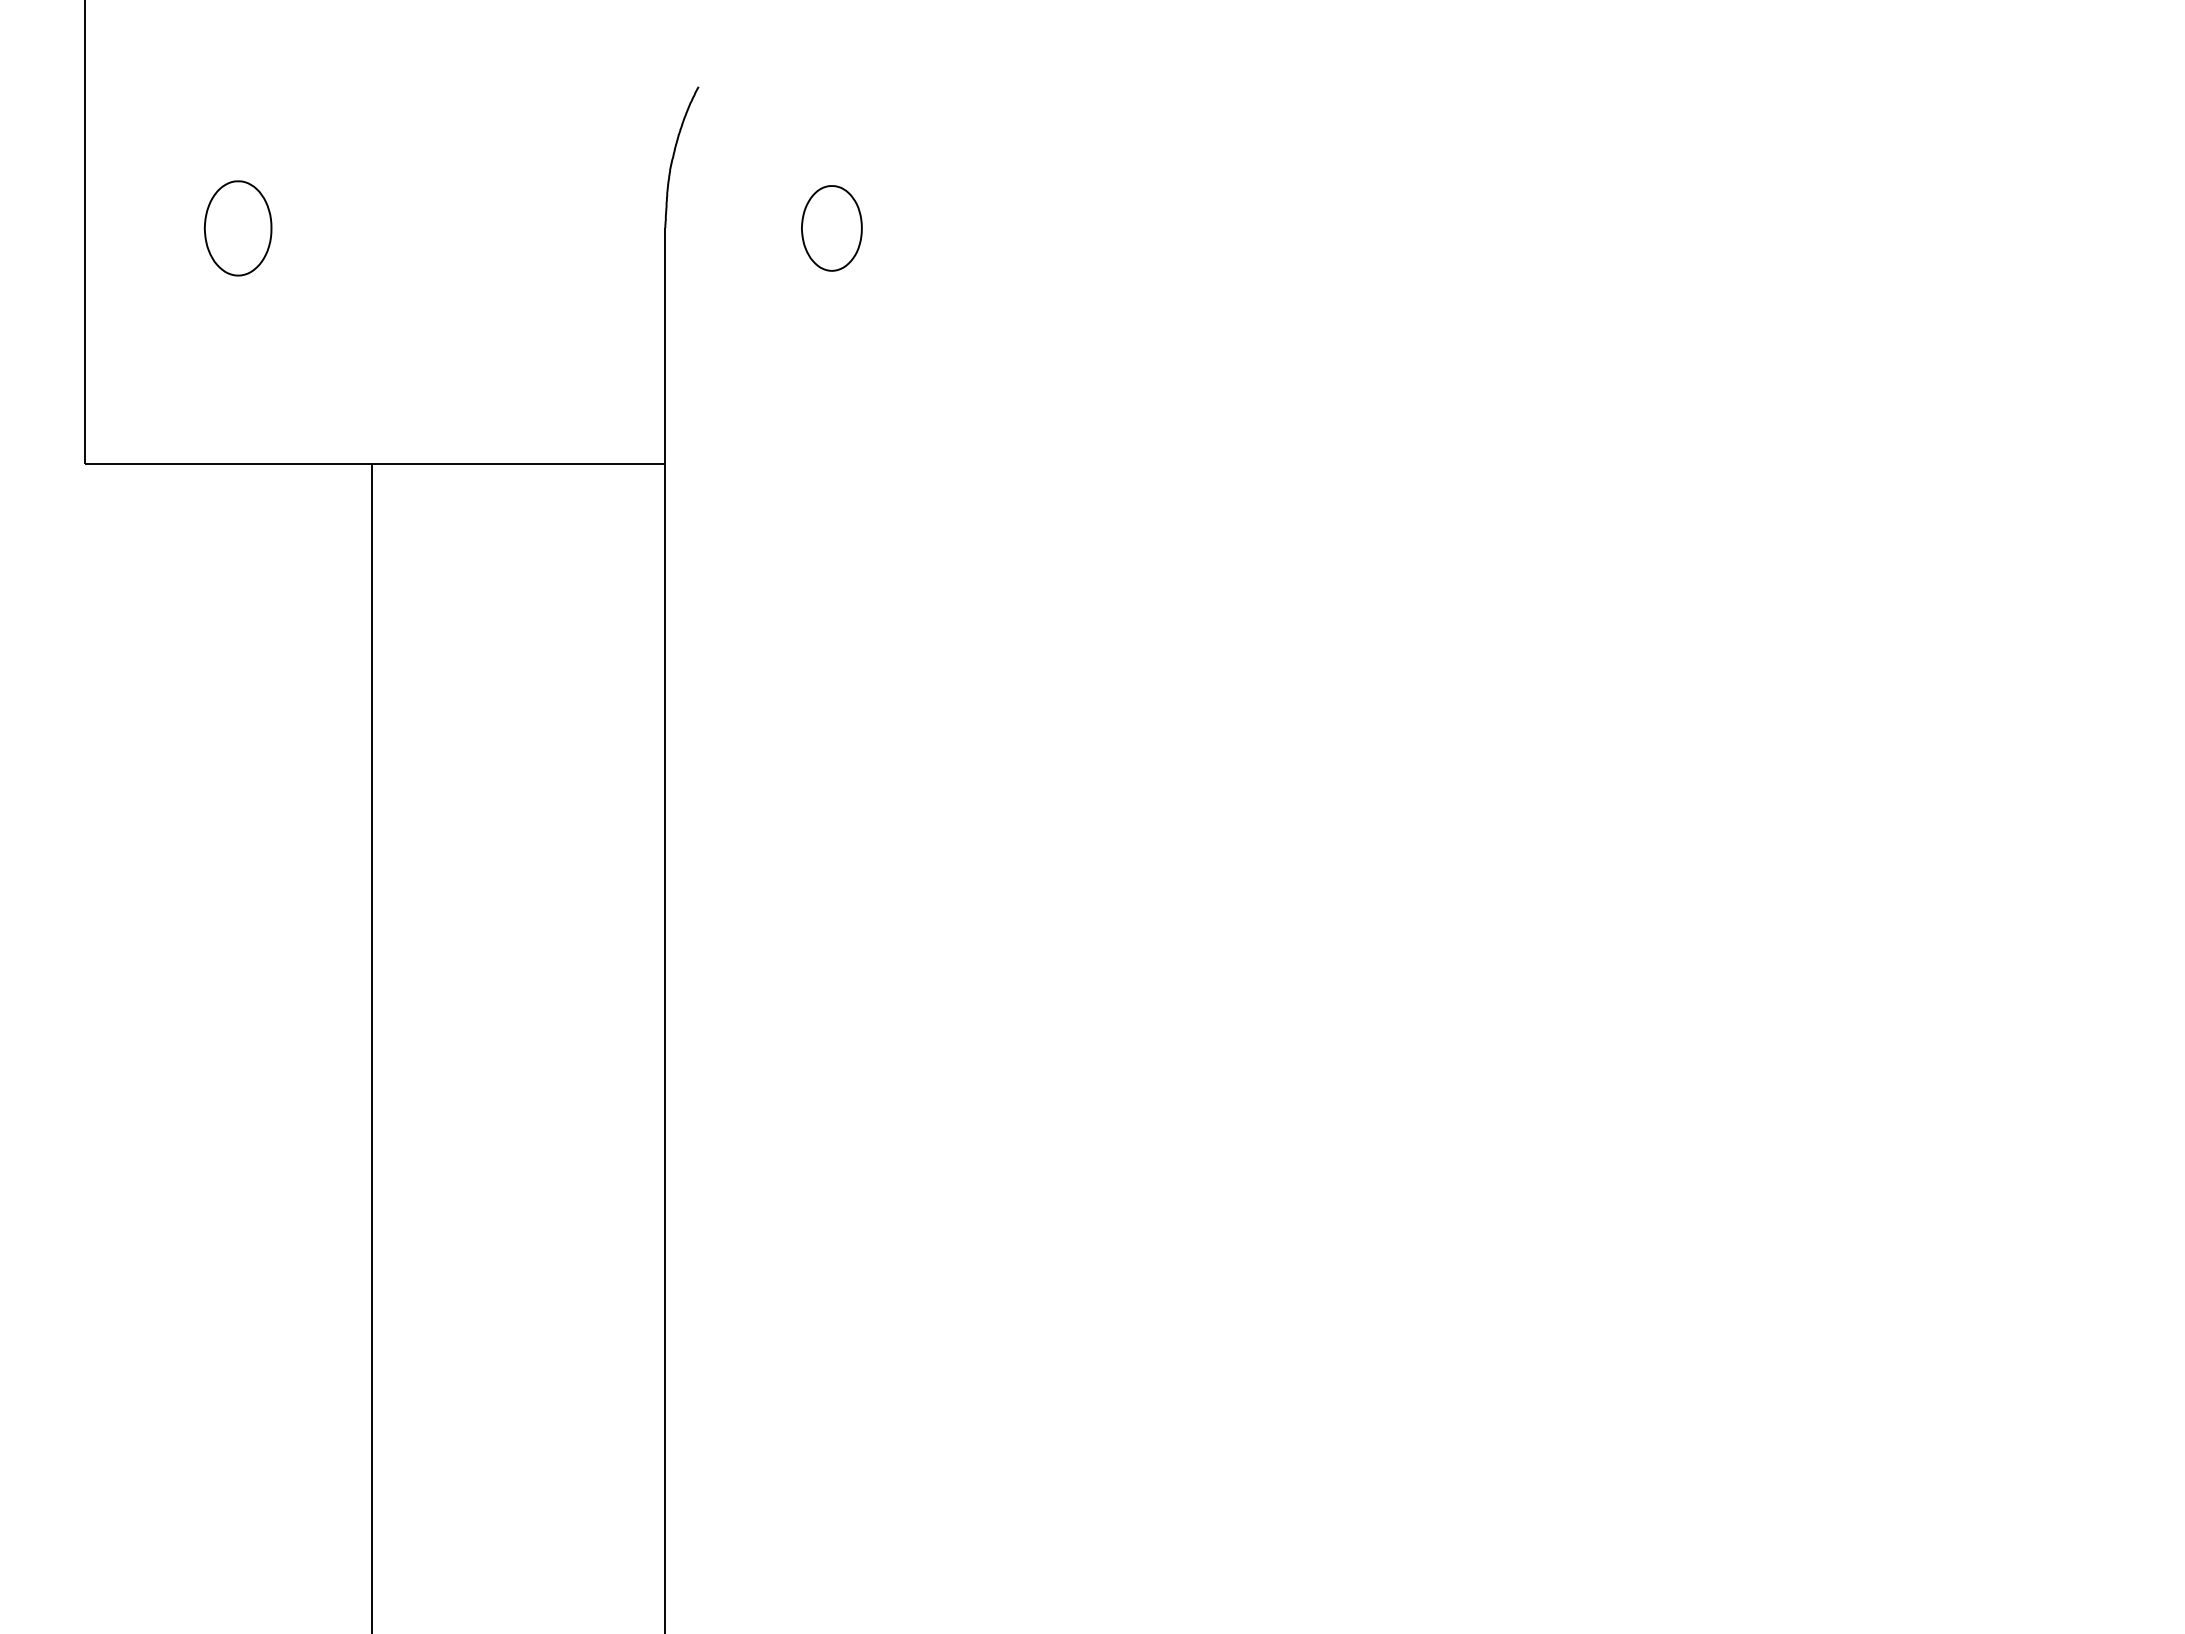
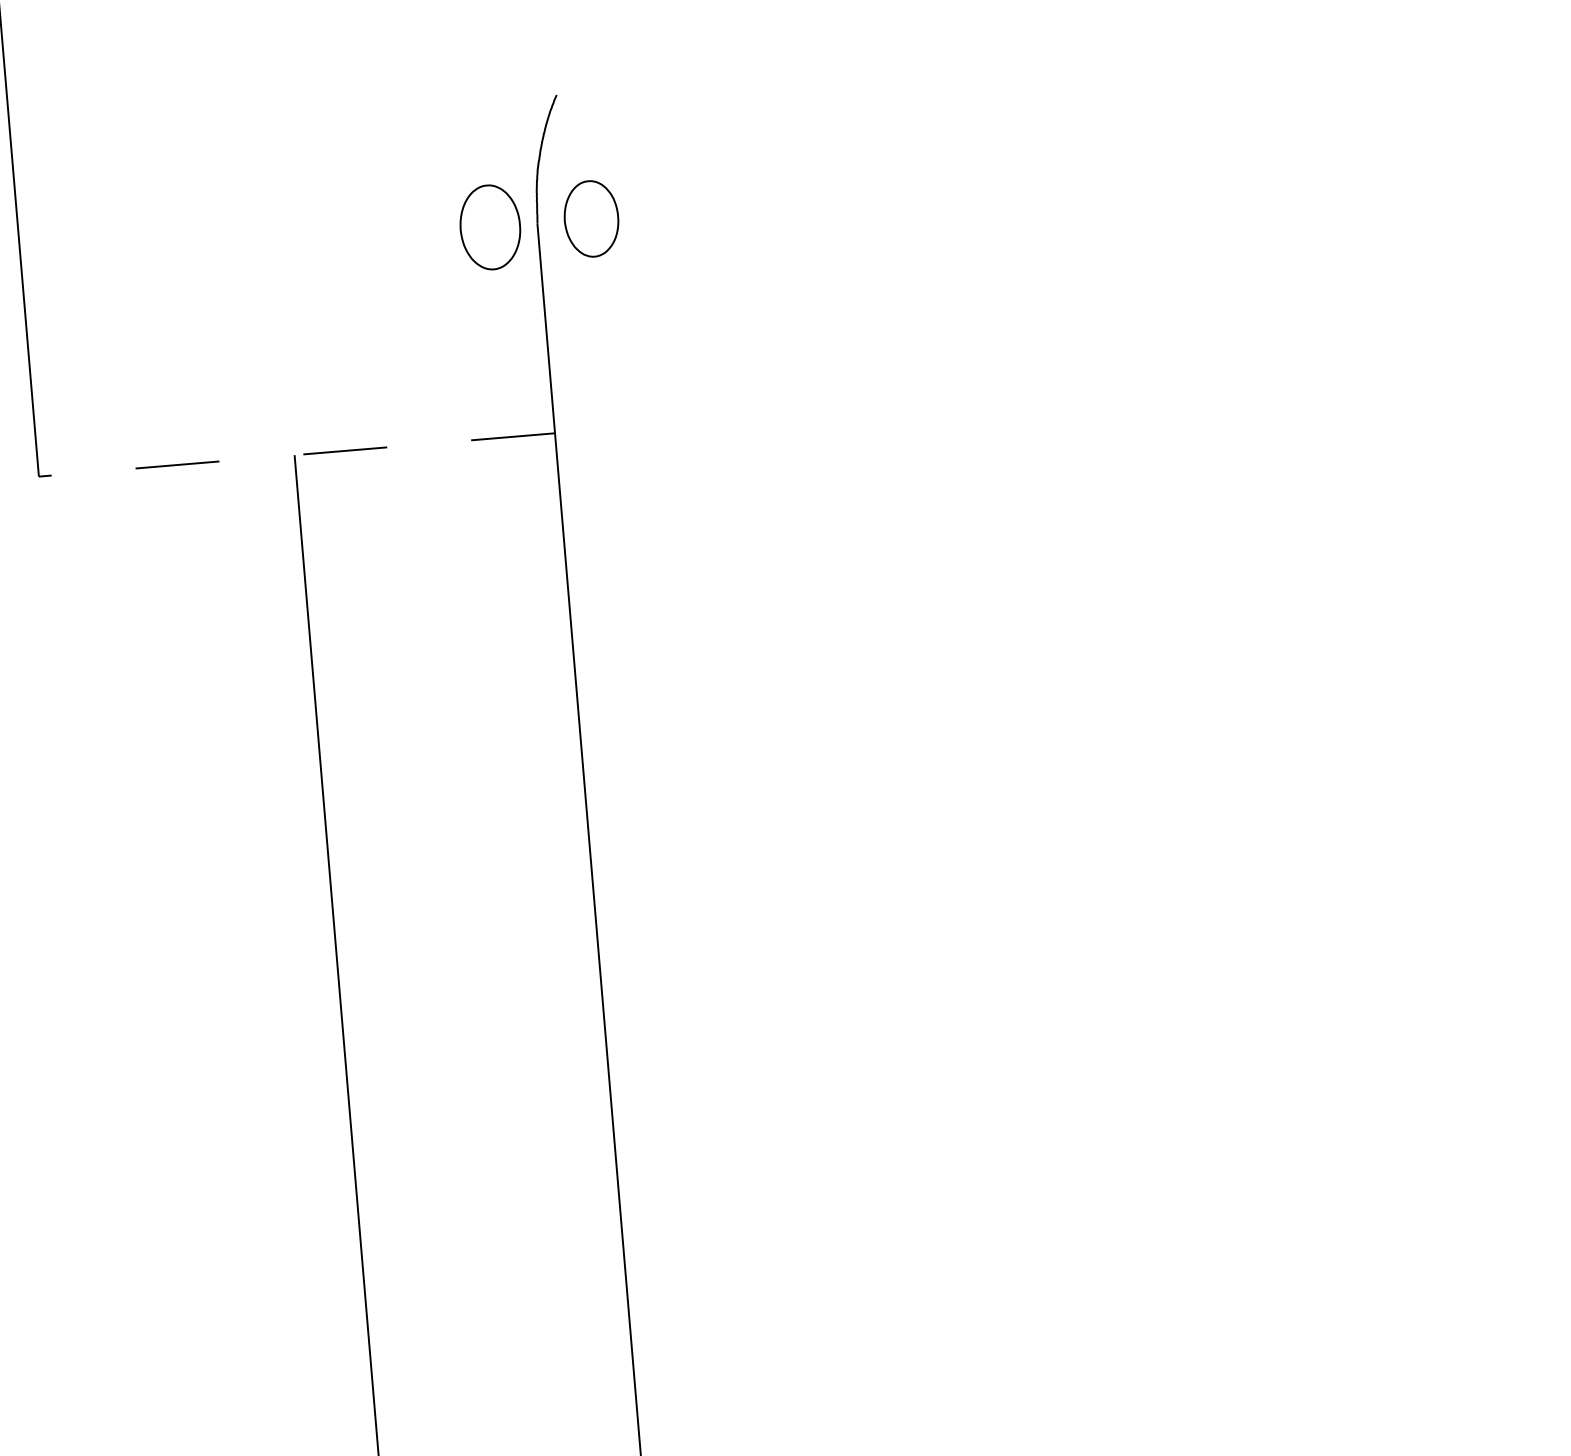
part: (237, 228) -> (489, 227), moved
part: (831, 228) -> (591, 219), moved
line: (374, 464) -> (296, 455), solid -> dashed

